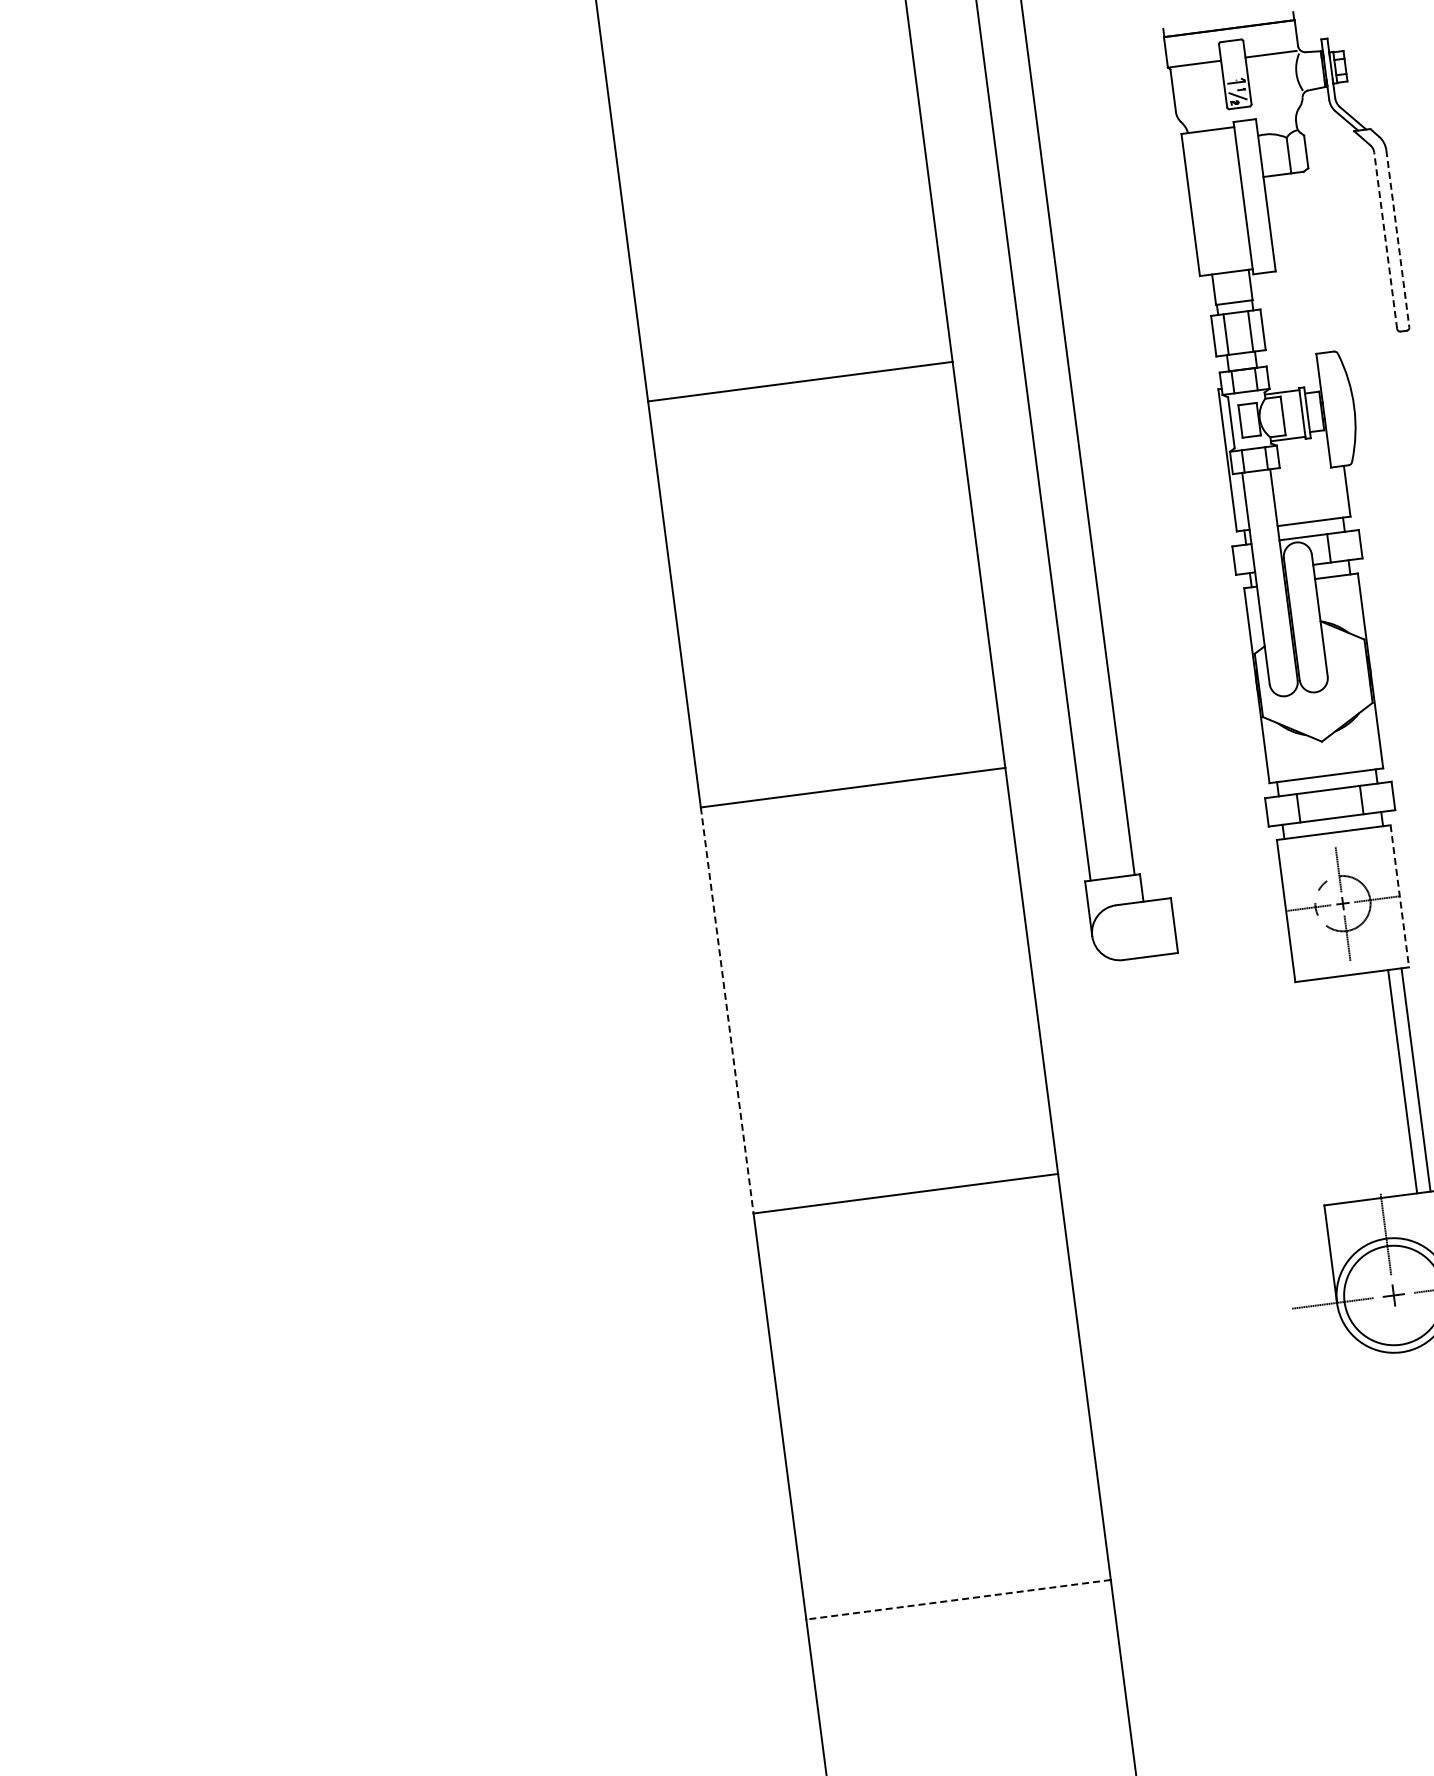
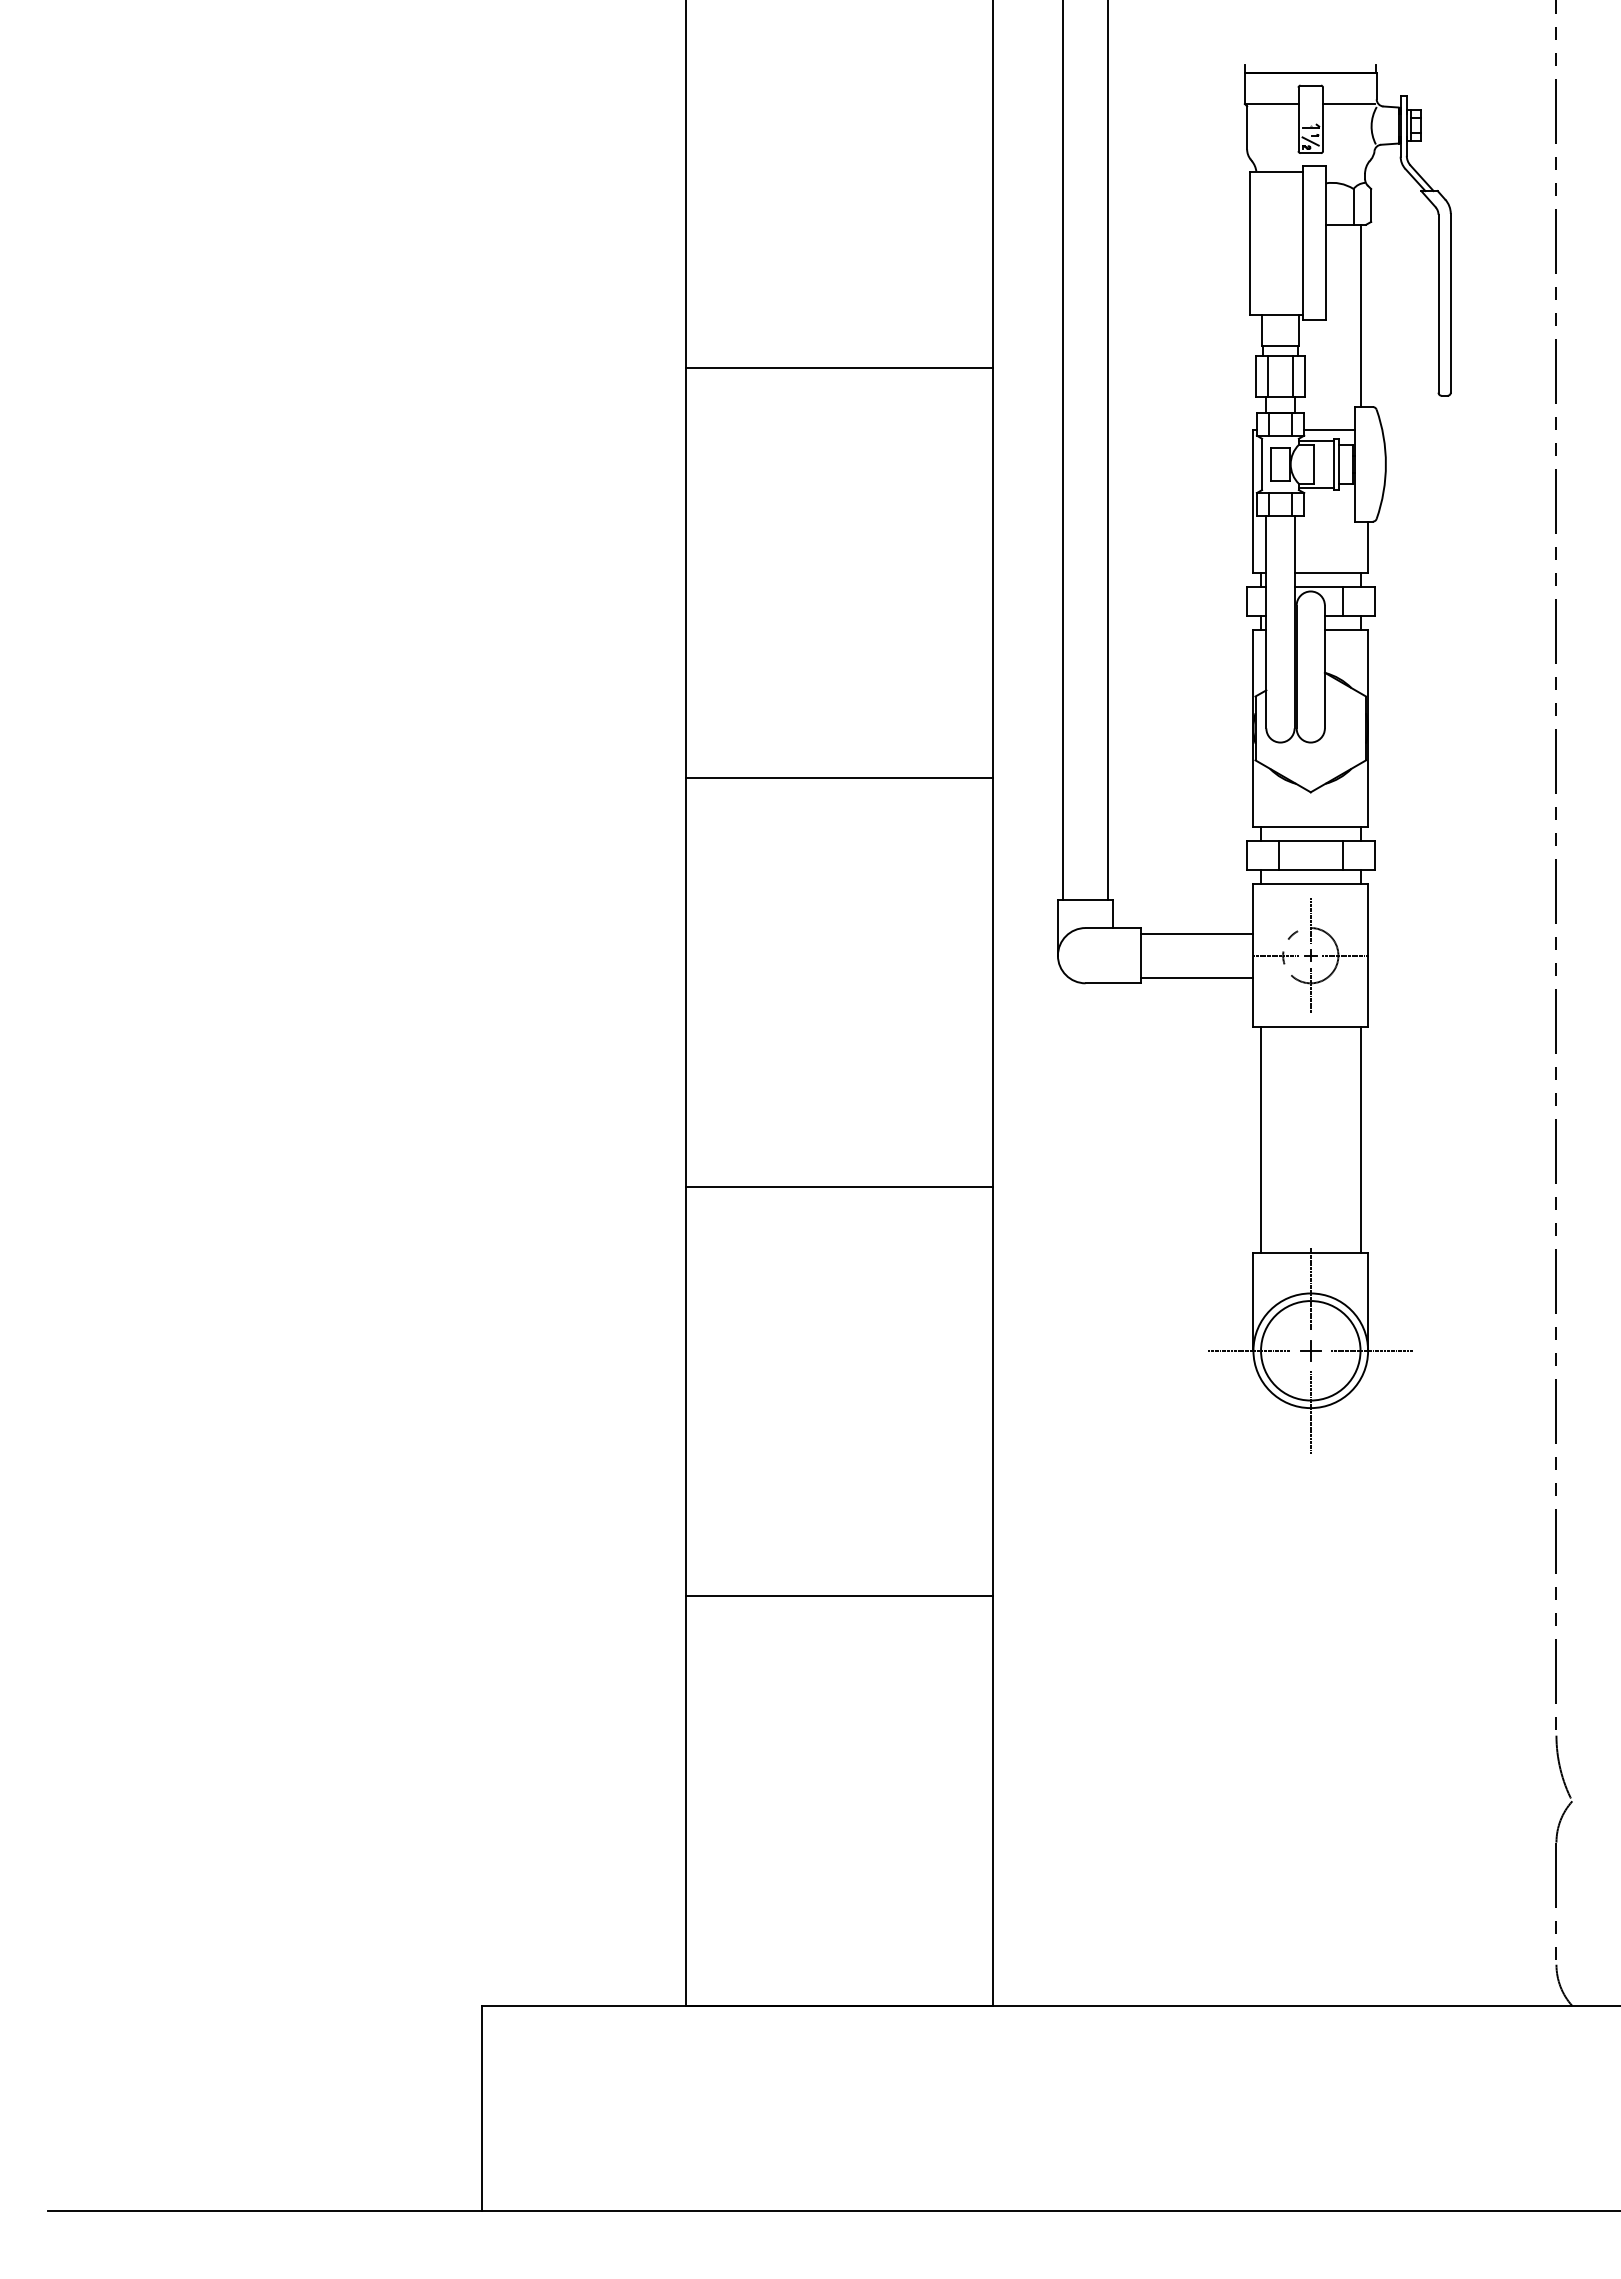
line: (1397, 238) -> (1450, 303), dashed -> solid
line: (1385, 240) -> (1438, 303), dashed -> solid
line: (1309, 262) -> (1360, 315), added
line: (1293, 379) -> (1329, 429), added
line: (1226, 896) -> (1196, 933), added
line: (1400, 896) -> (1368, 955), dashed -> solid
line: (1232, 941) -> (1196, 978), added
line: (727, 1010) -> (686, 982), dashed -> solid
line: (1403, 1081) -> (1261, 1139), moved
line: (1401, 1356) -> (1310, 1412), added
line: (958, 1599) -> (839, 1596), dashed -> solid

